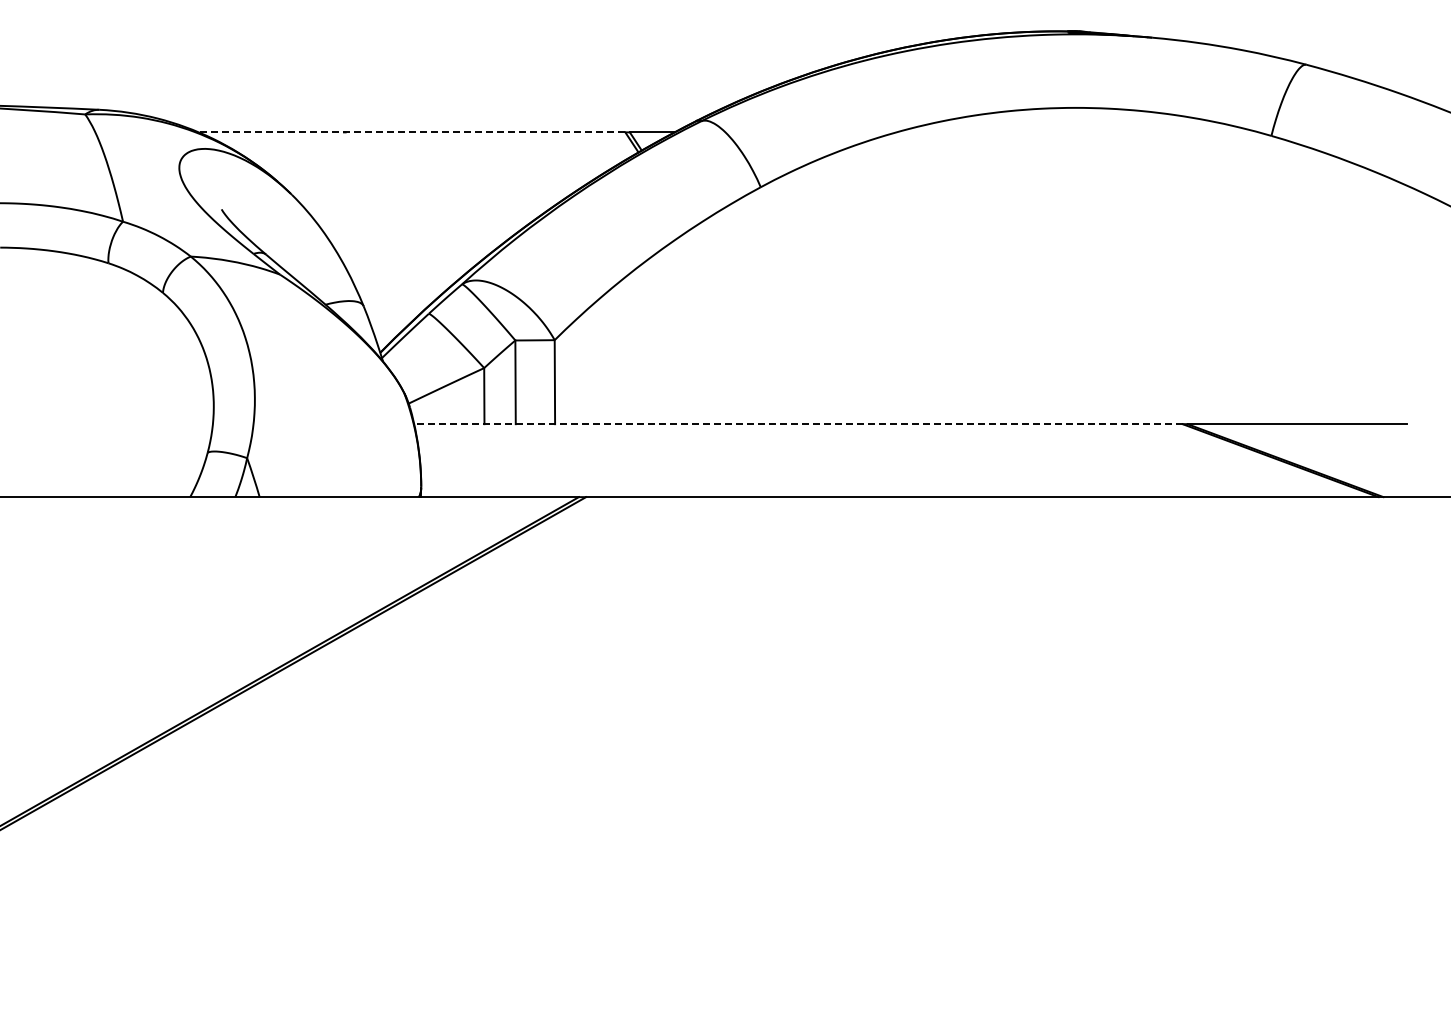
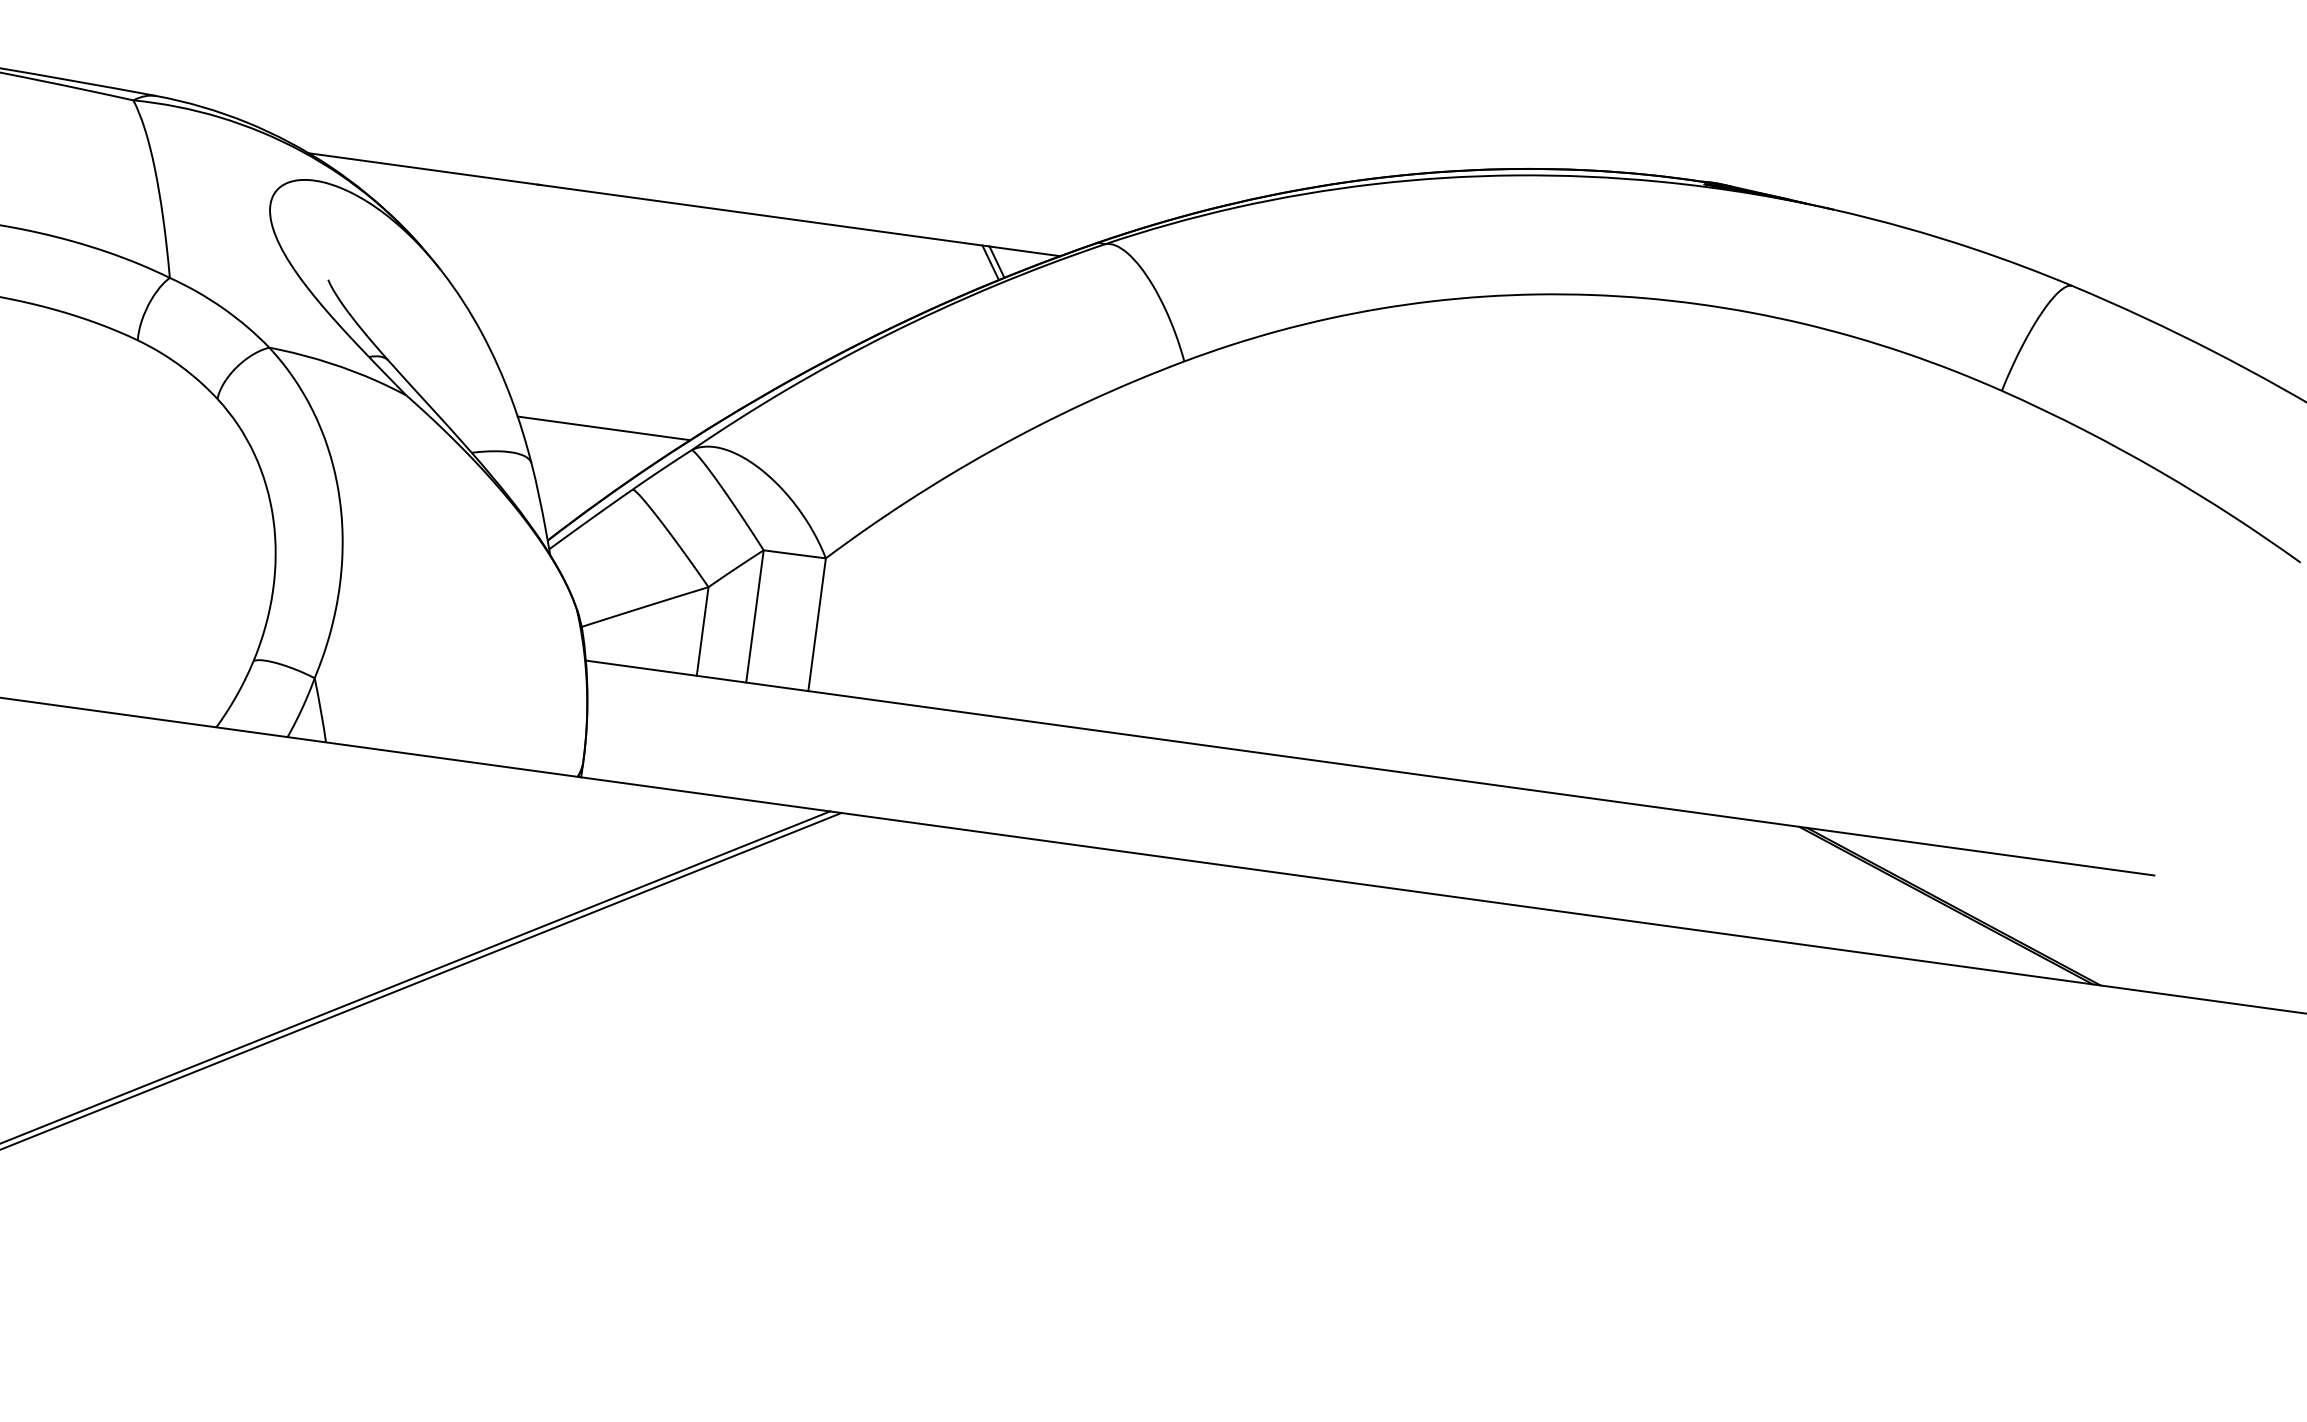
line: (411, 132) -> (644, 199), dashed -> solid
line: (405, 278) -> (603, 428), added
line: (797, 424) -> (1191, 744), dashed -> solid

